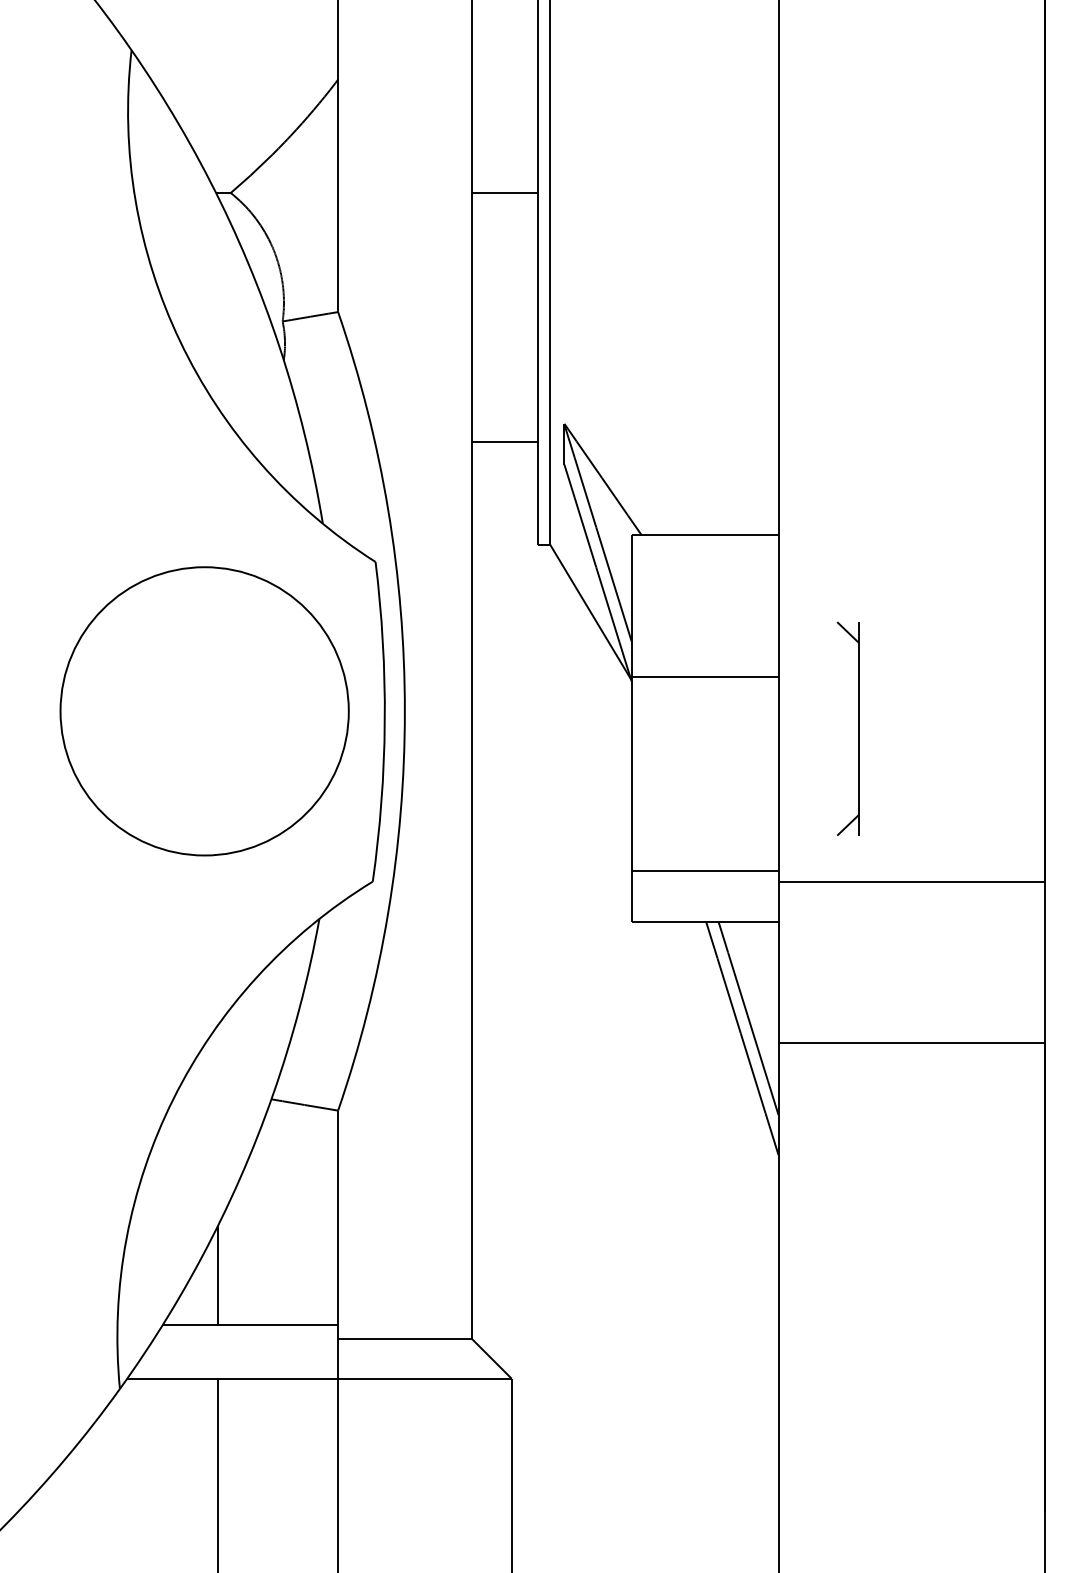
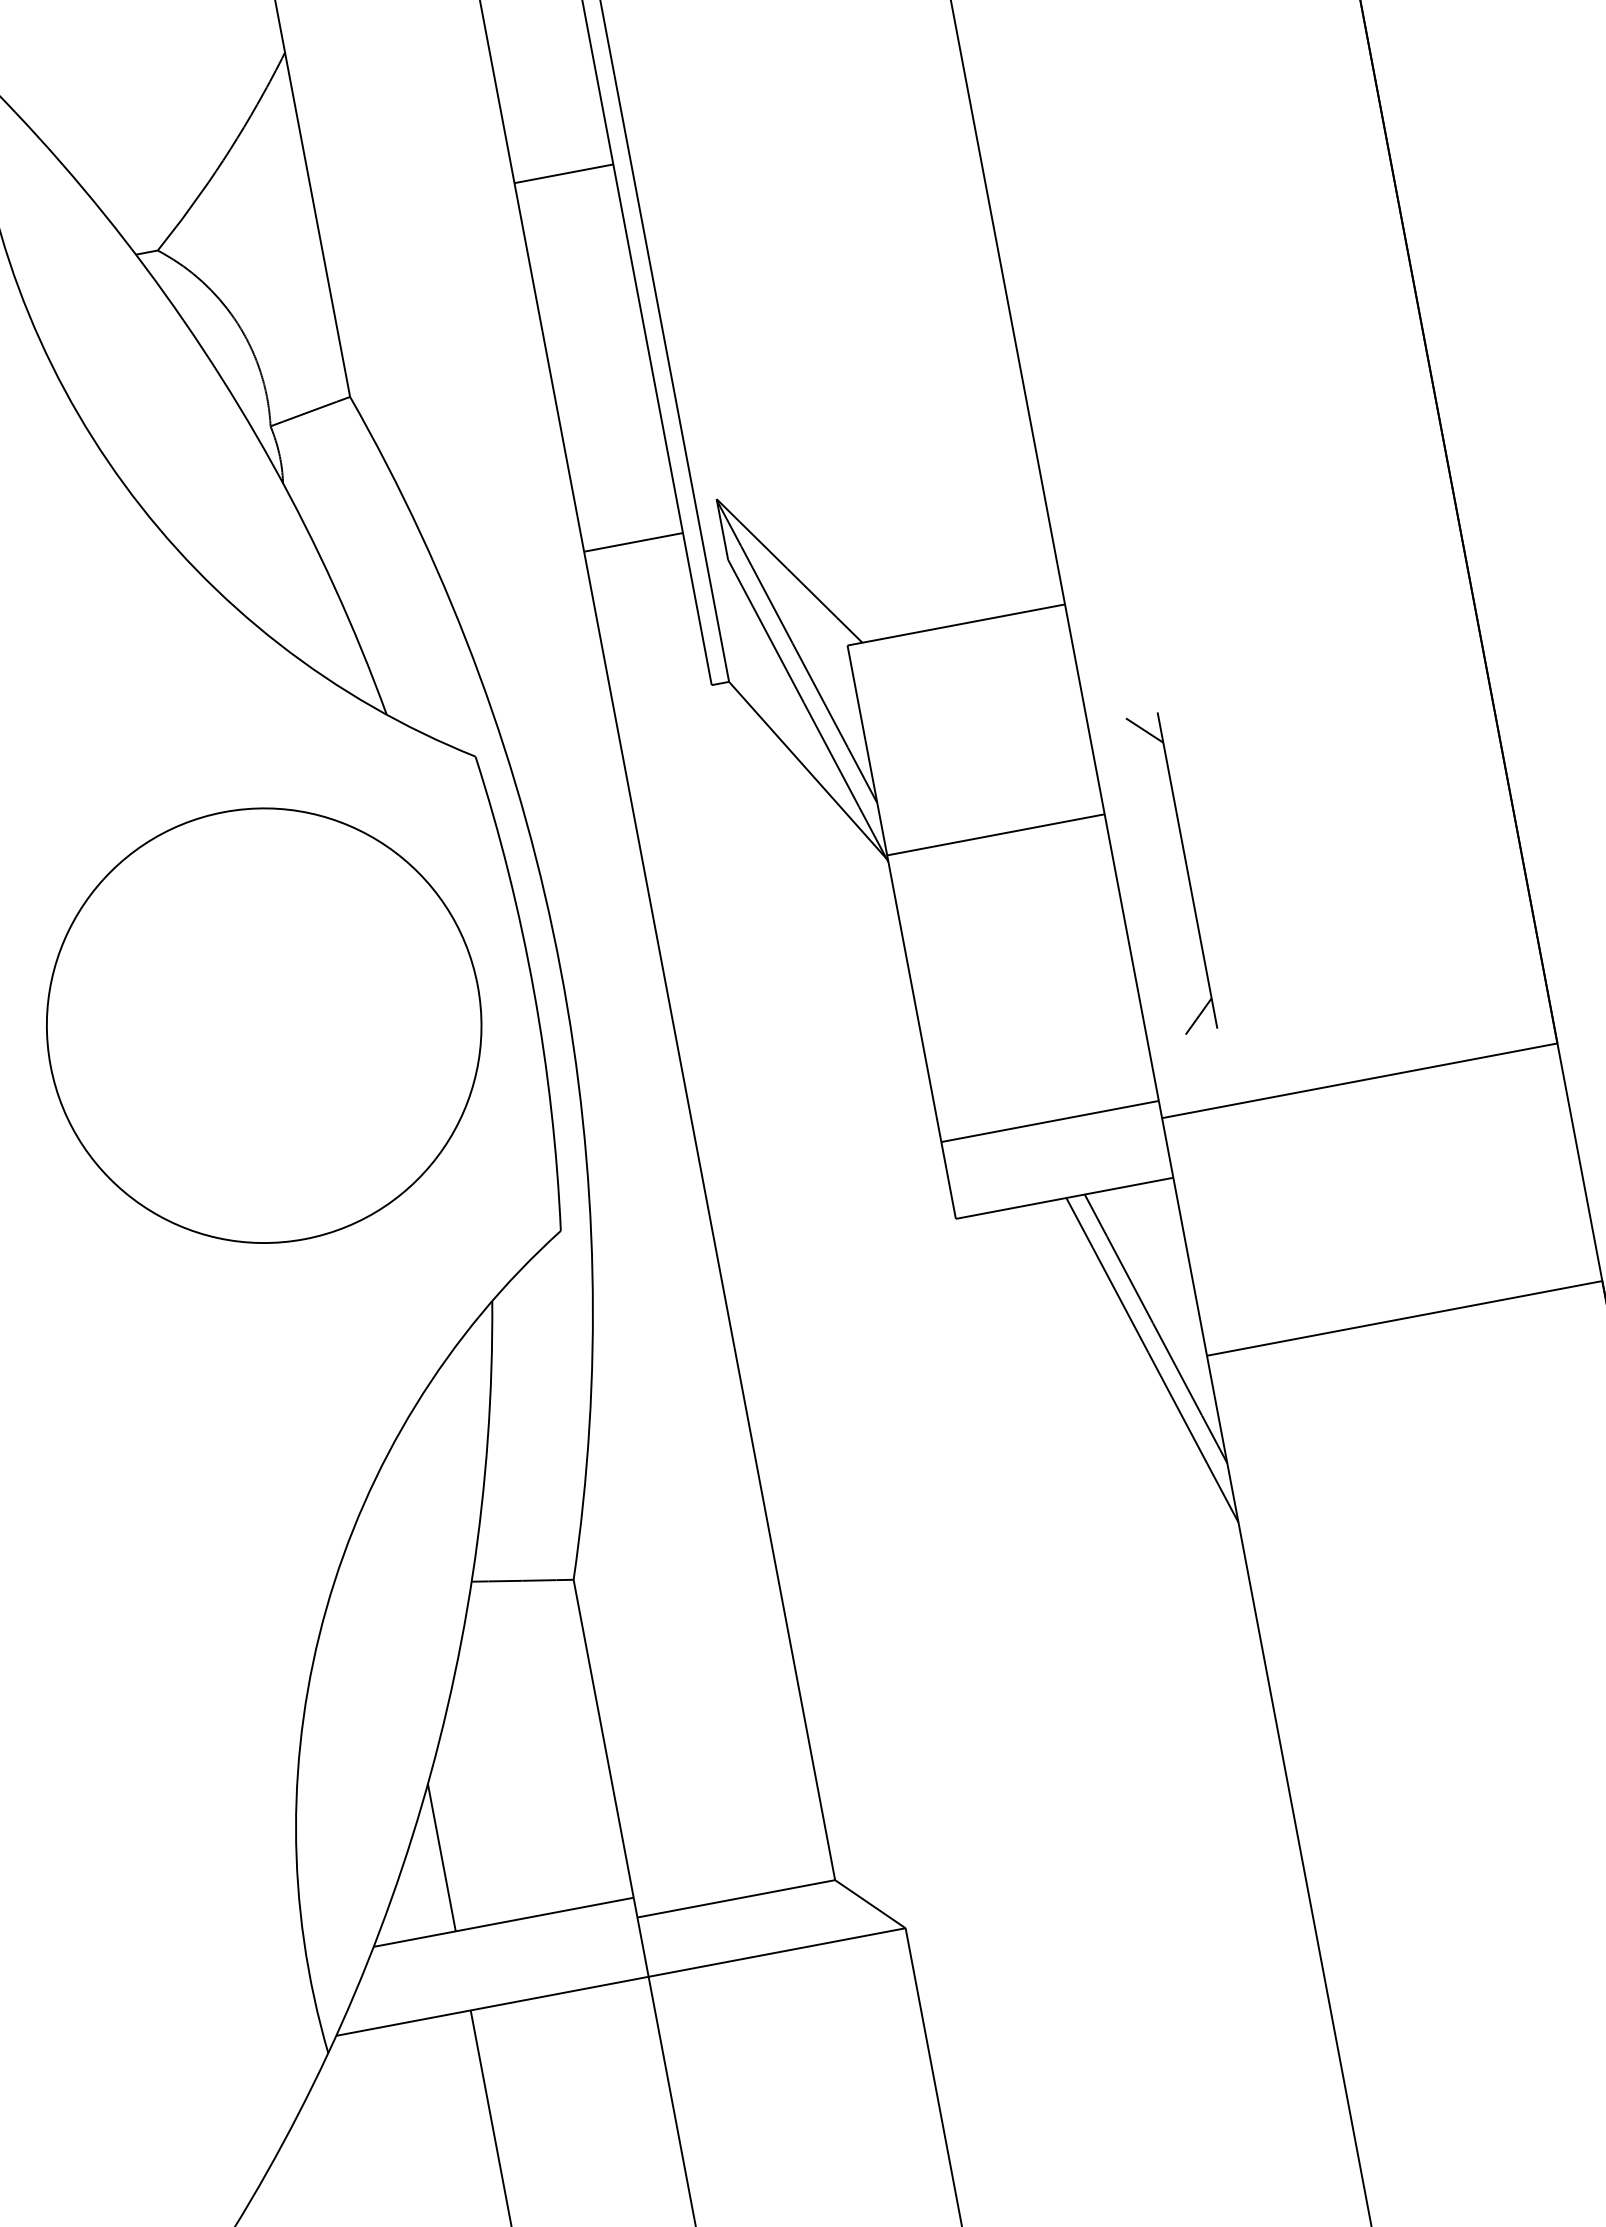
part: (858, 728) -> (1187, 869), moved

